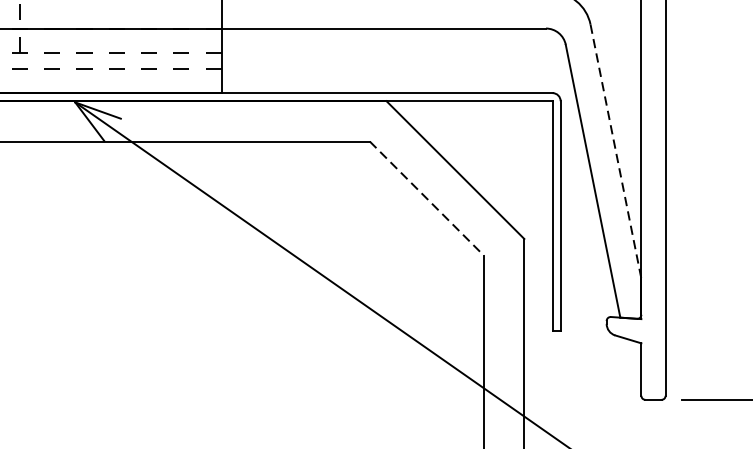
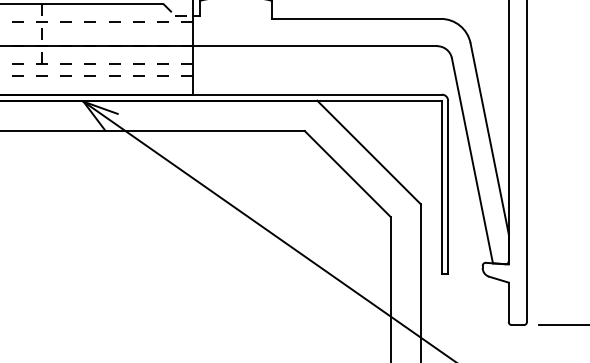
line: (615, 152) -> (489, 139), dashed -> solid
line: (426, 198) -> (347, 173), dashed -> solid

